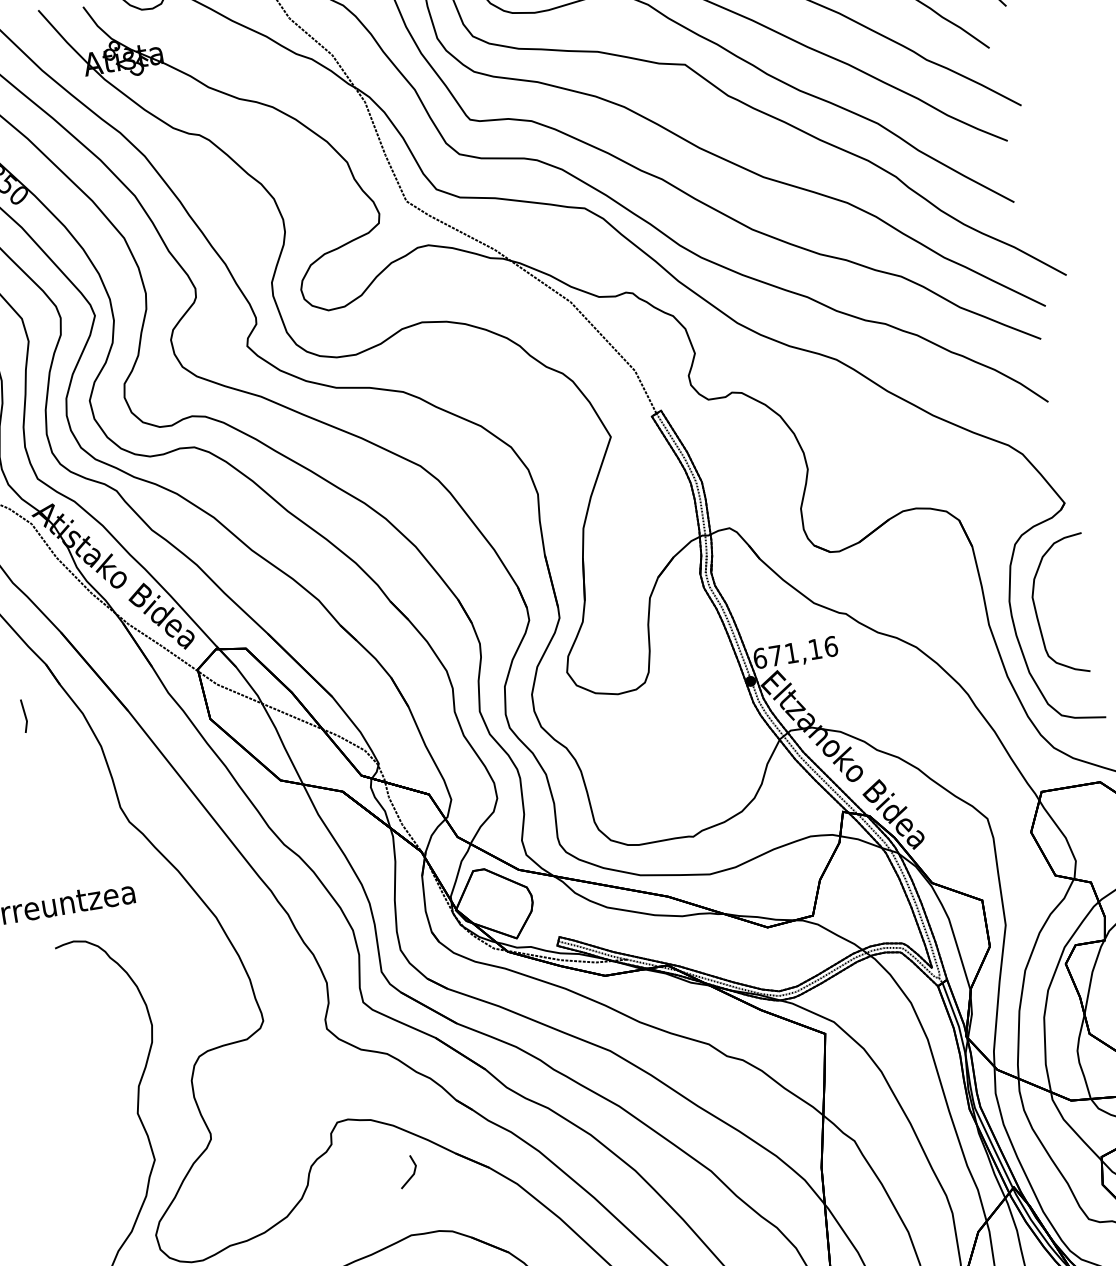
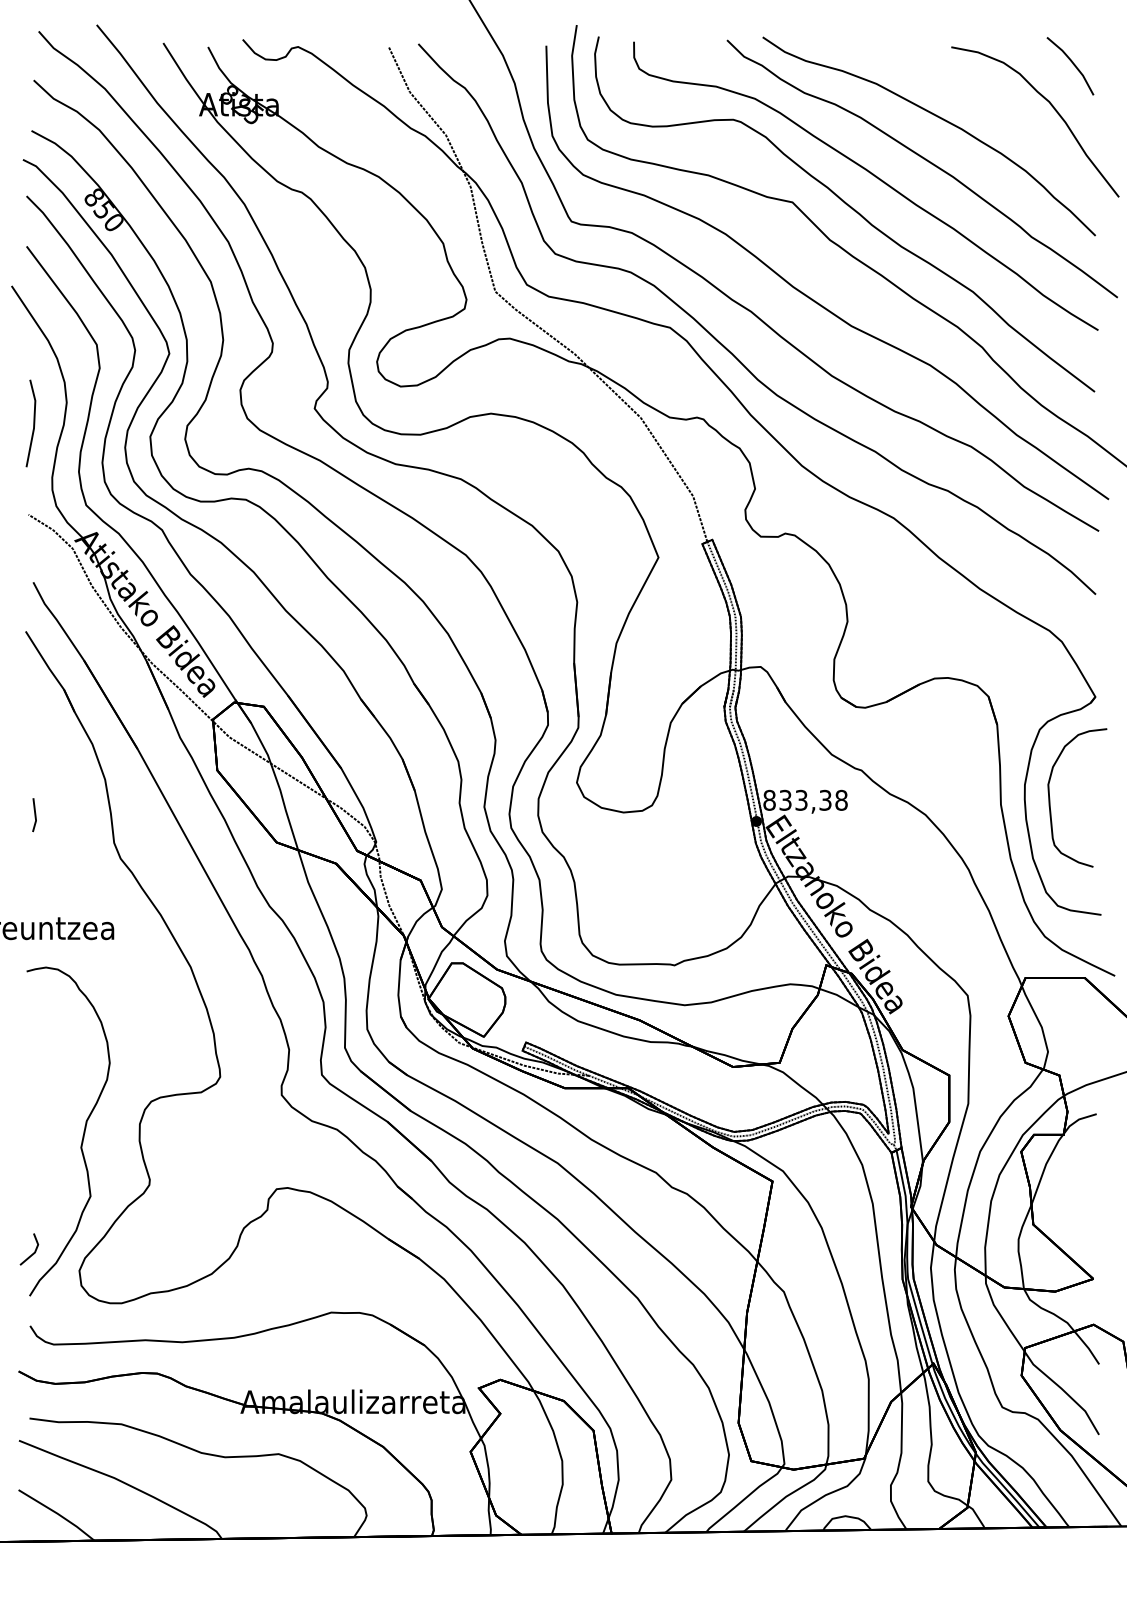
text: (795, 651) -> (805, 799), 671,16 -> 833,38
line: (24, 716) -> (34, 815), moved
line: (412, 1174) -> (33, 1252), moved

